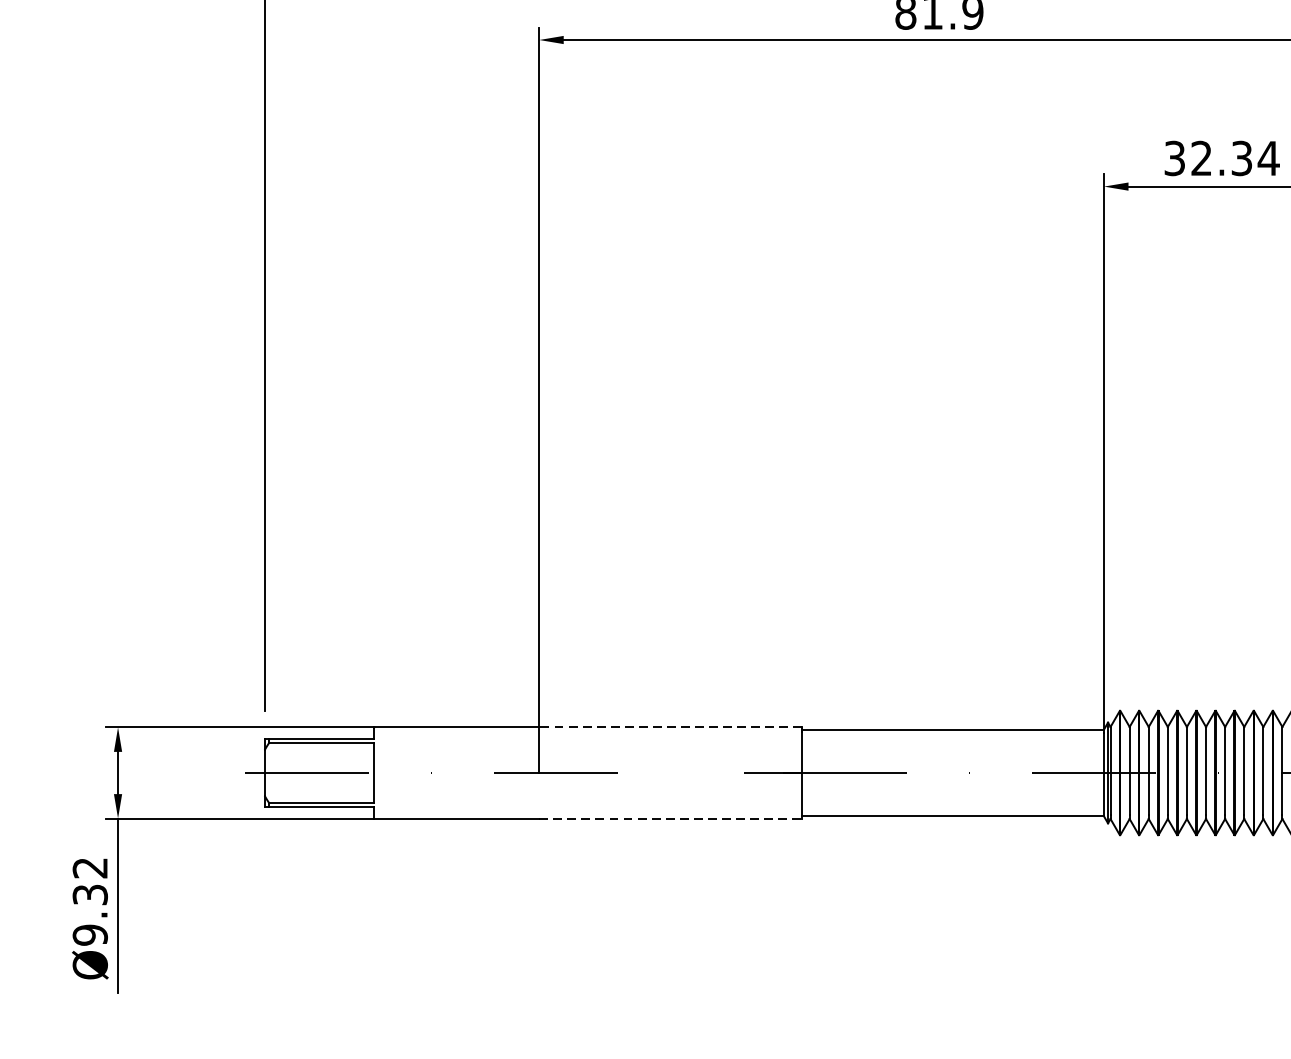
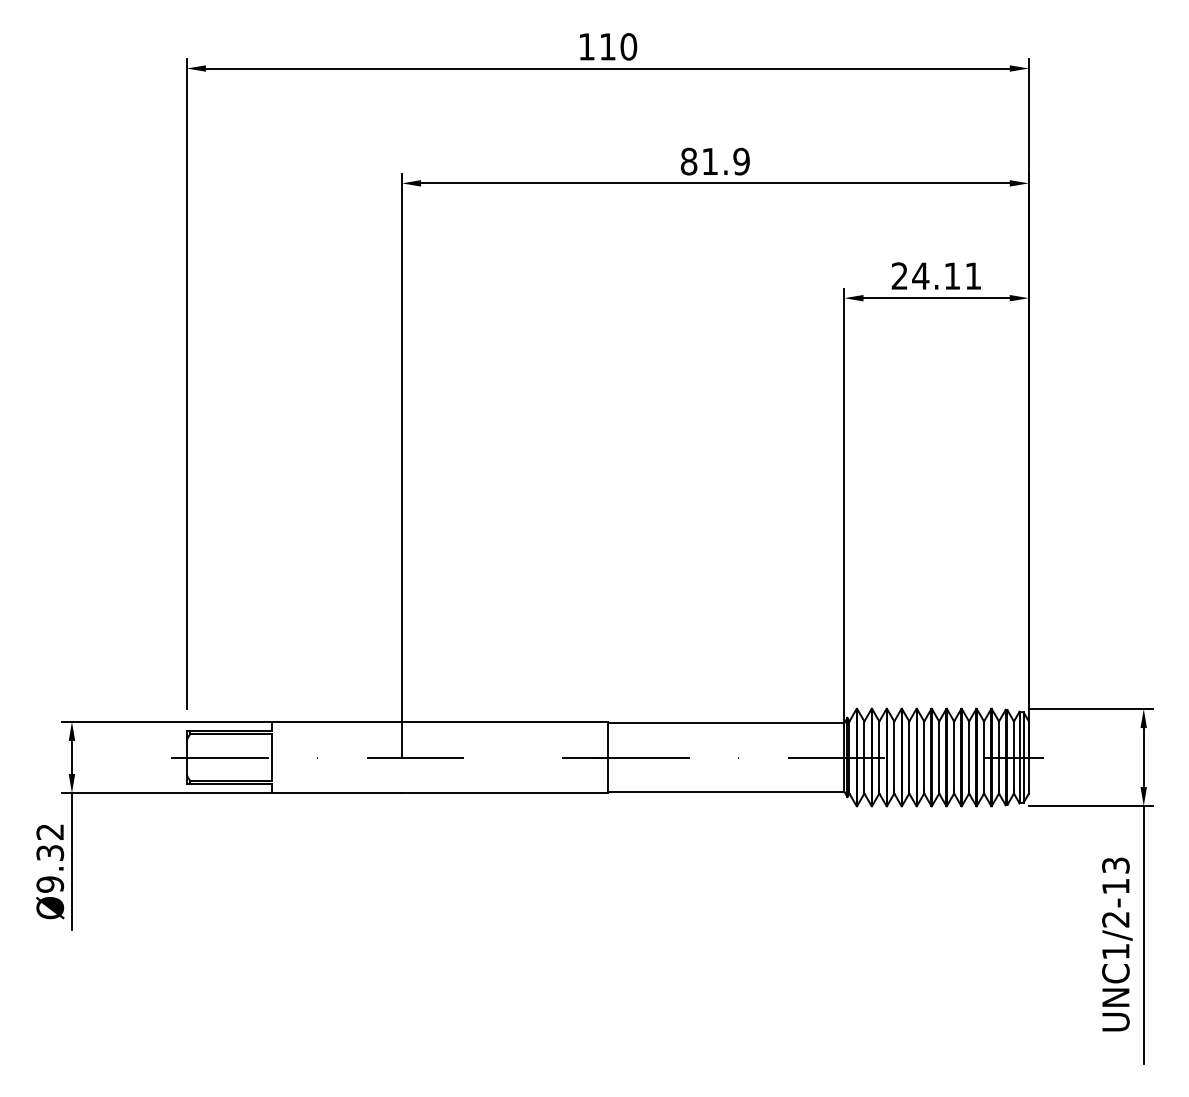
text: (1221, 157) -> (936, 275), 32.34 -> 24.11
line: (670, 727) -> (504, 721), dashed -> solid
line: (670, 818) -> (504, 793), dashed -> solid

